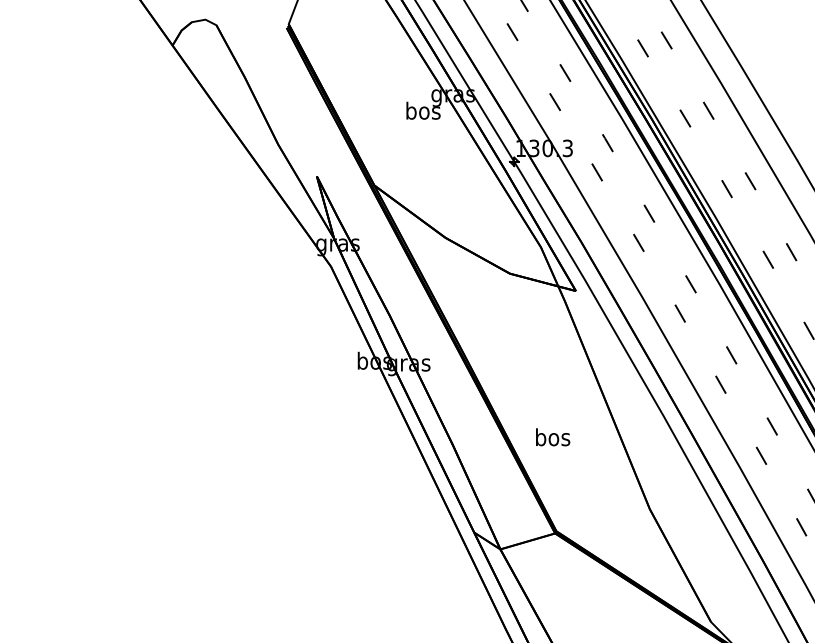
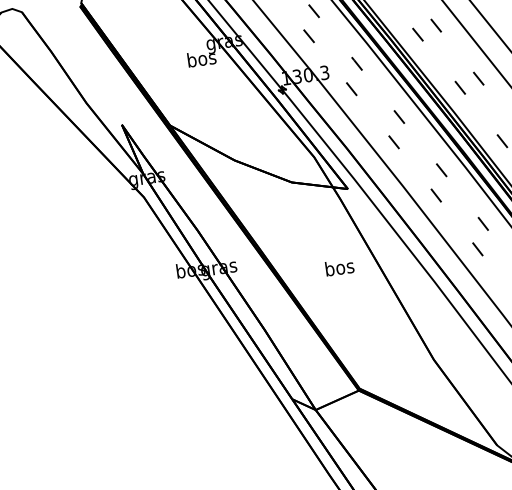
text: (553, 437) -> (340, 267), moved

